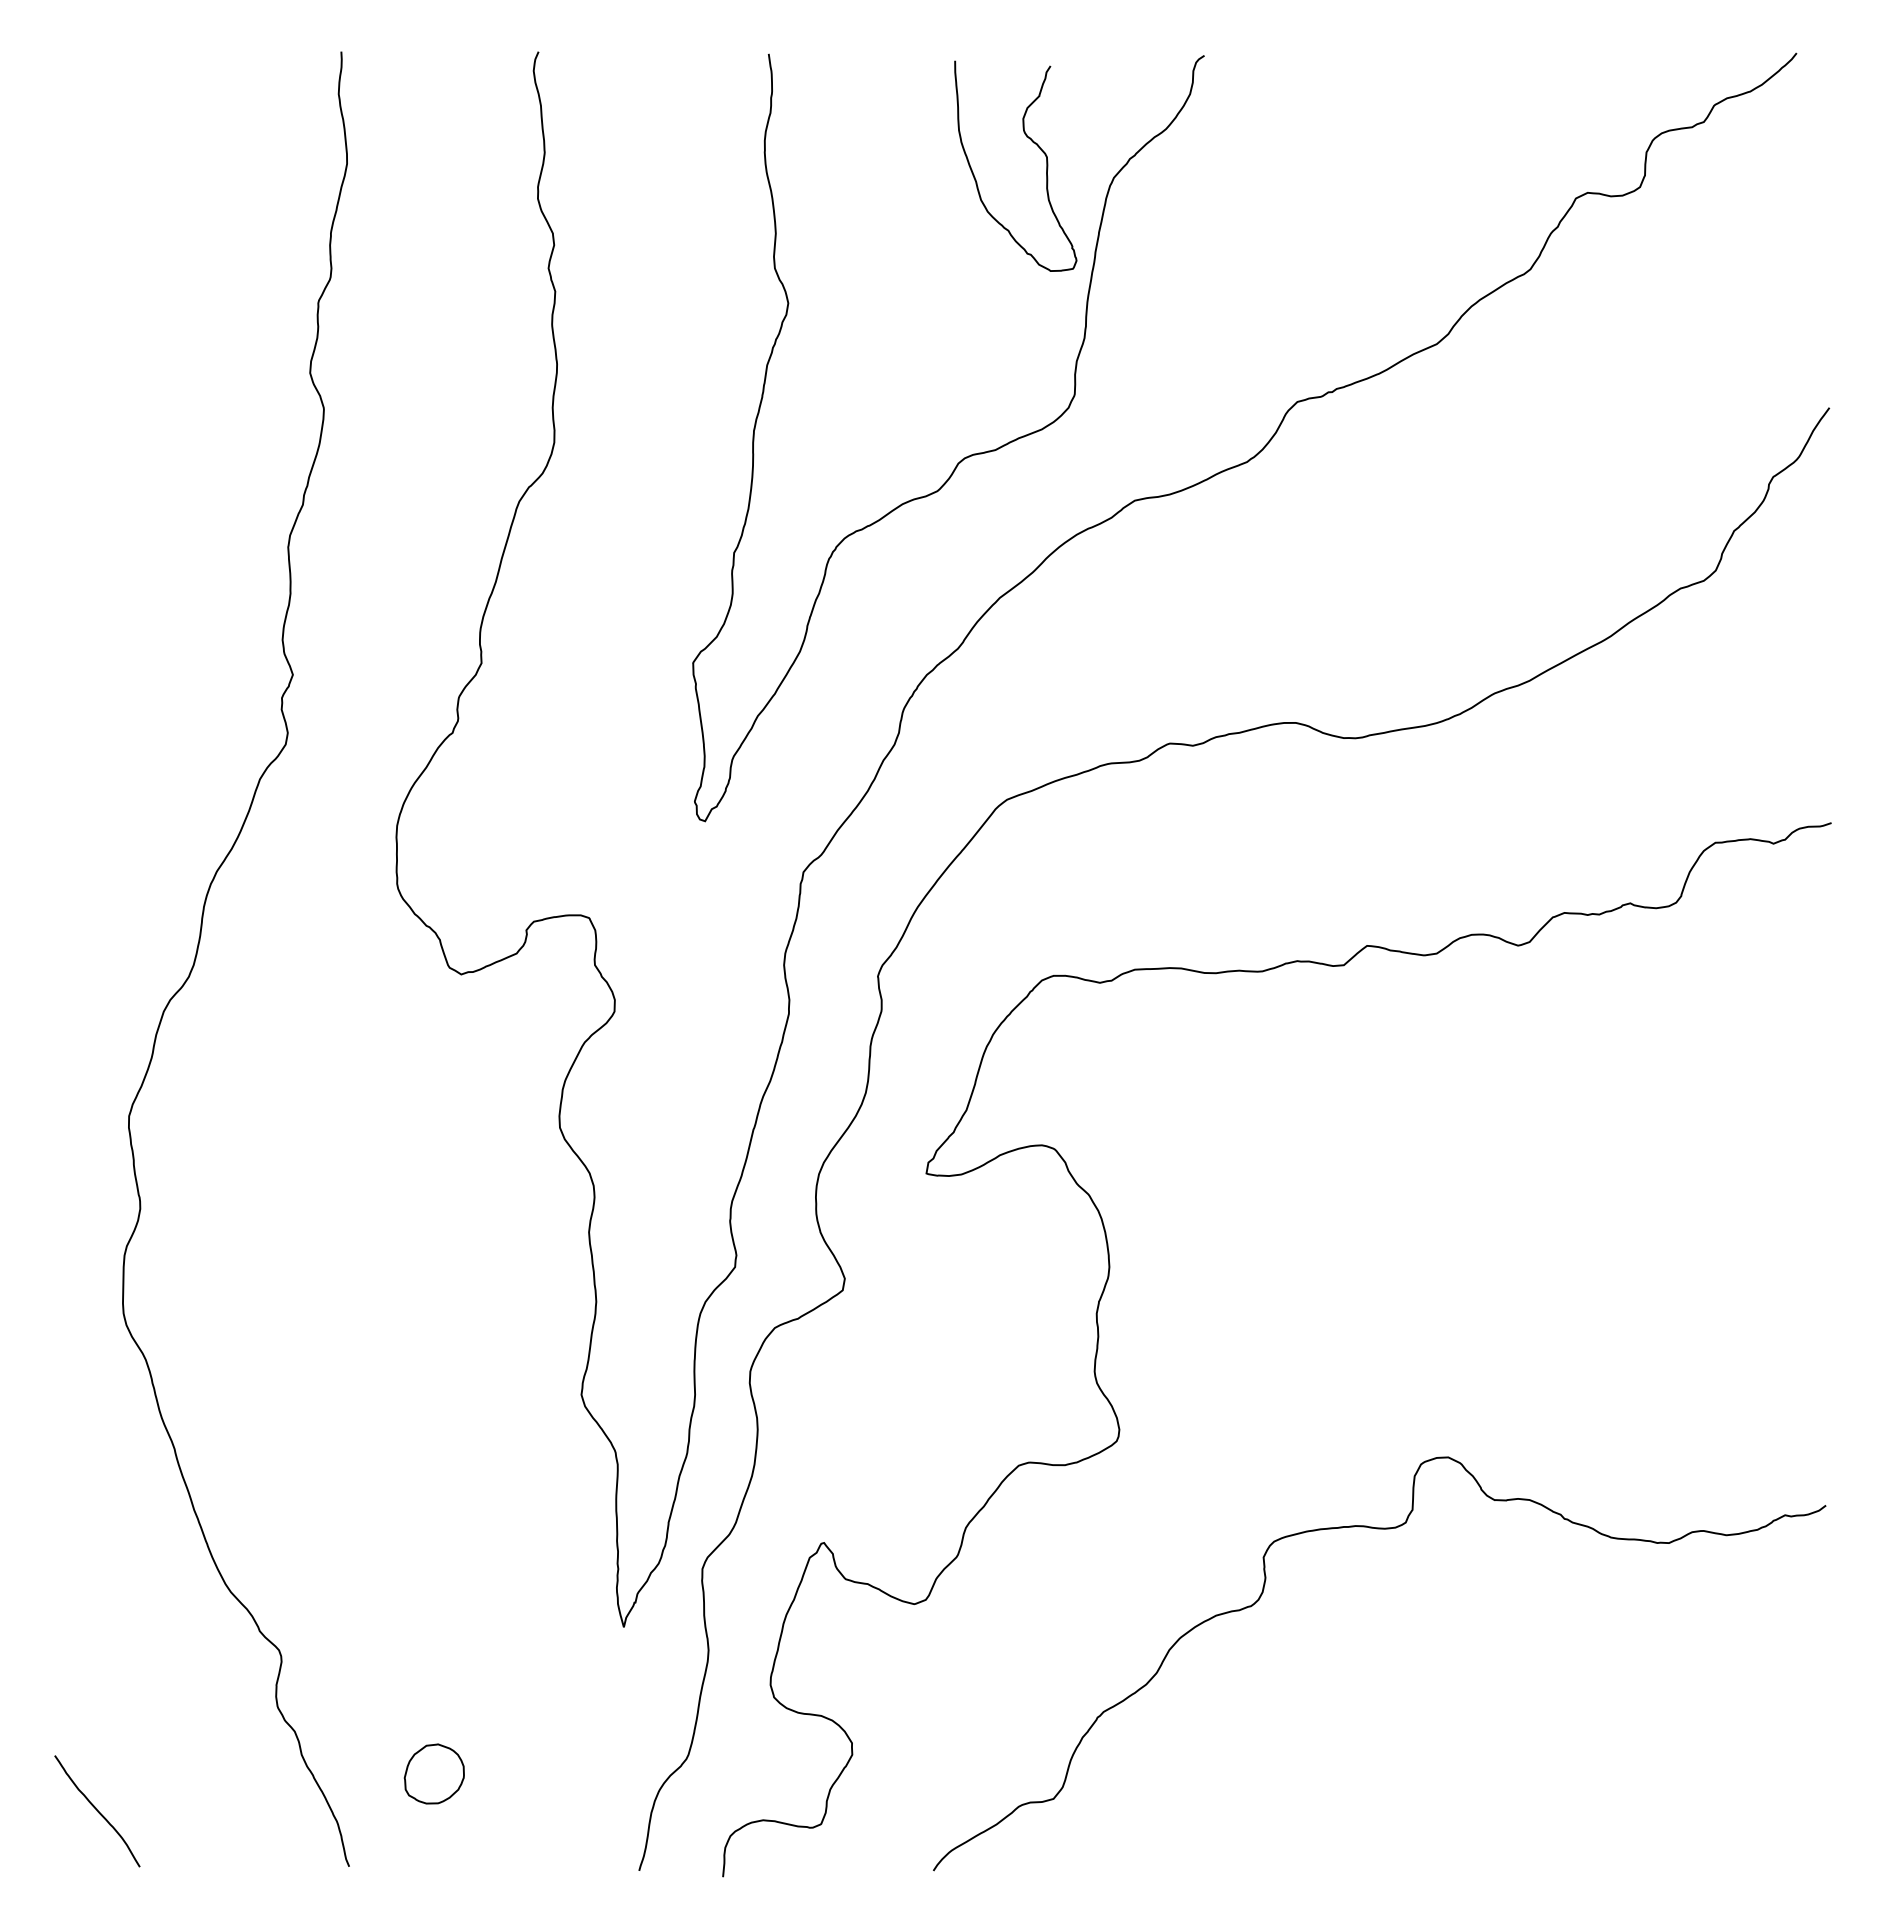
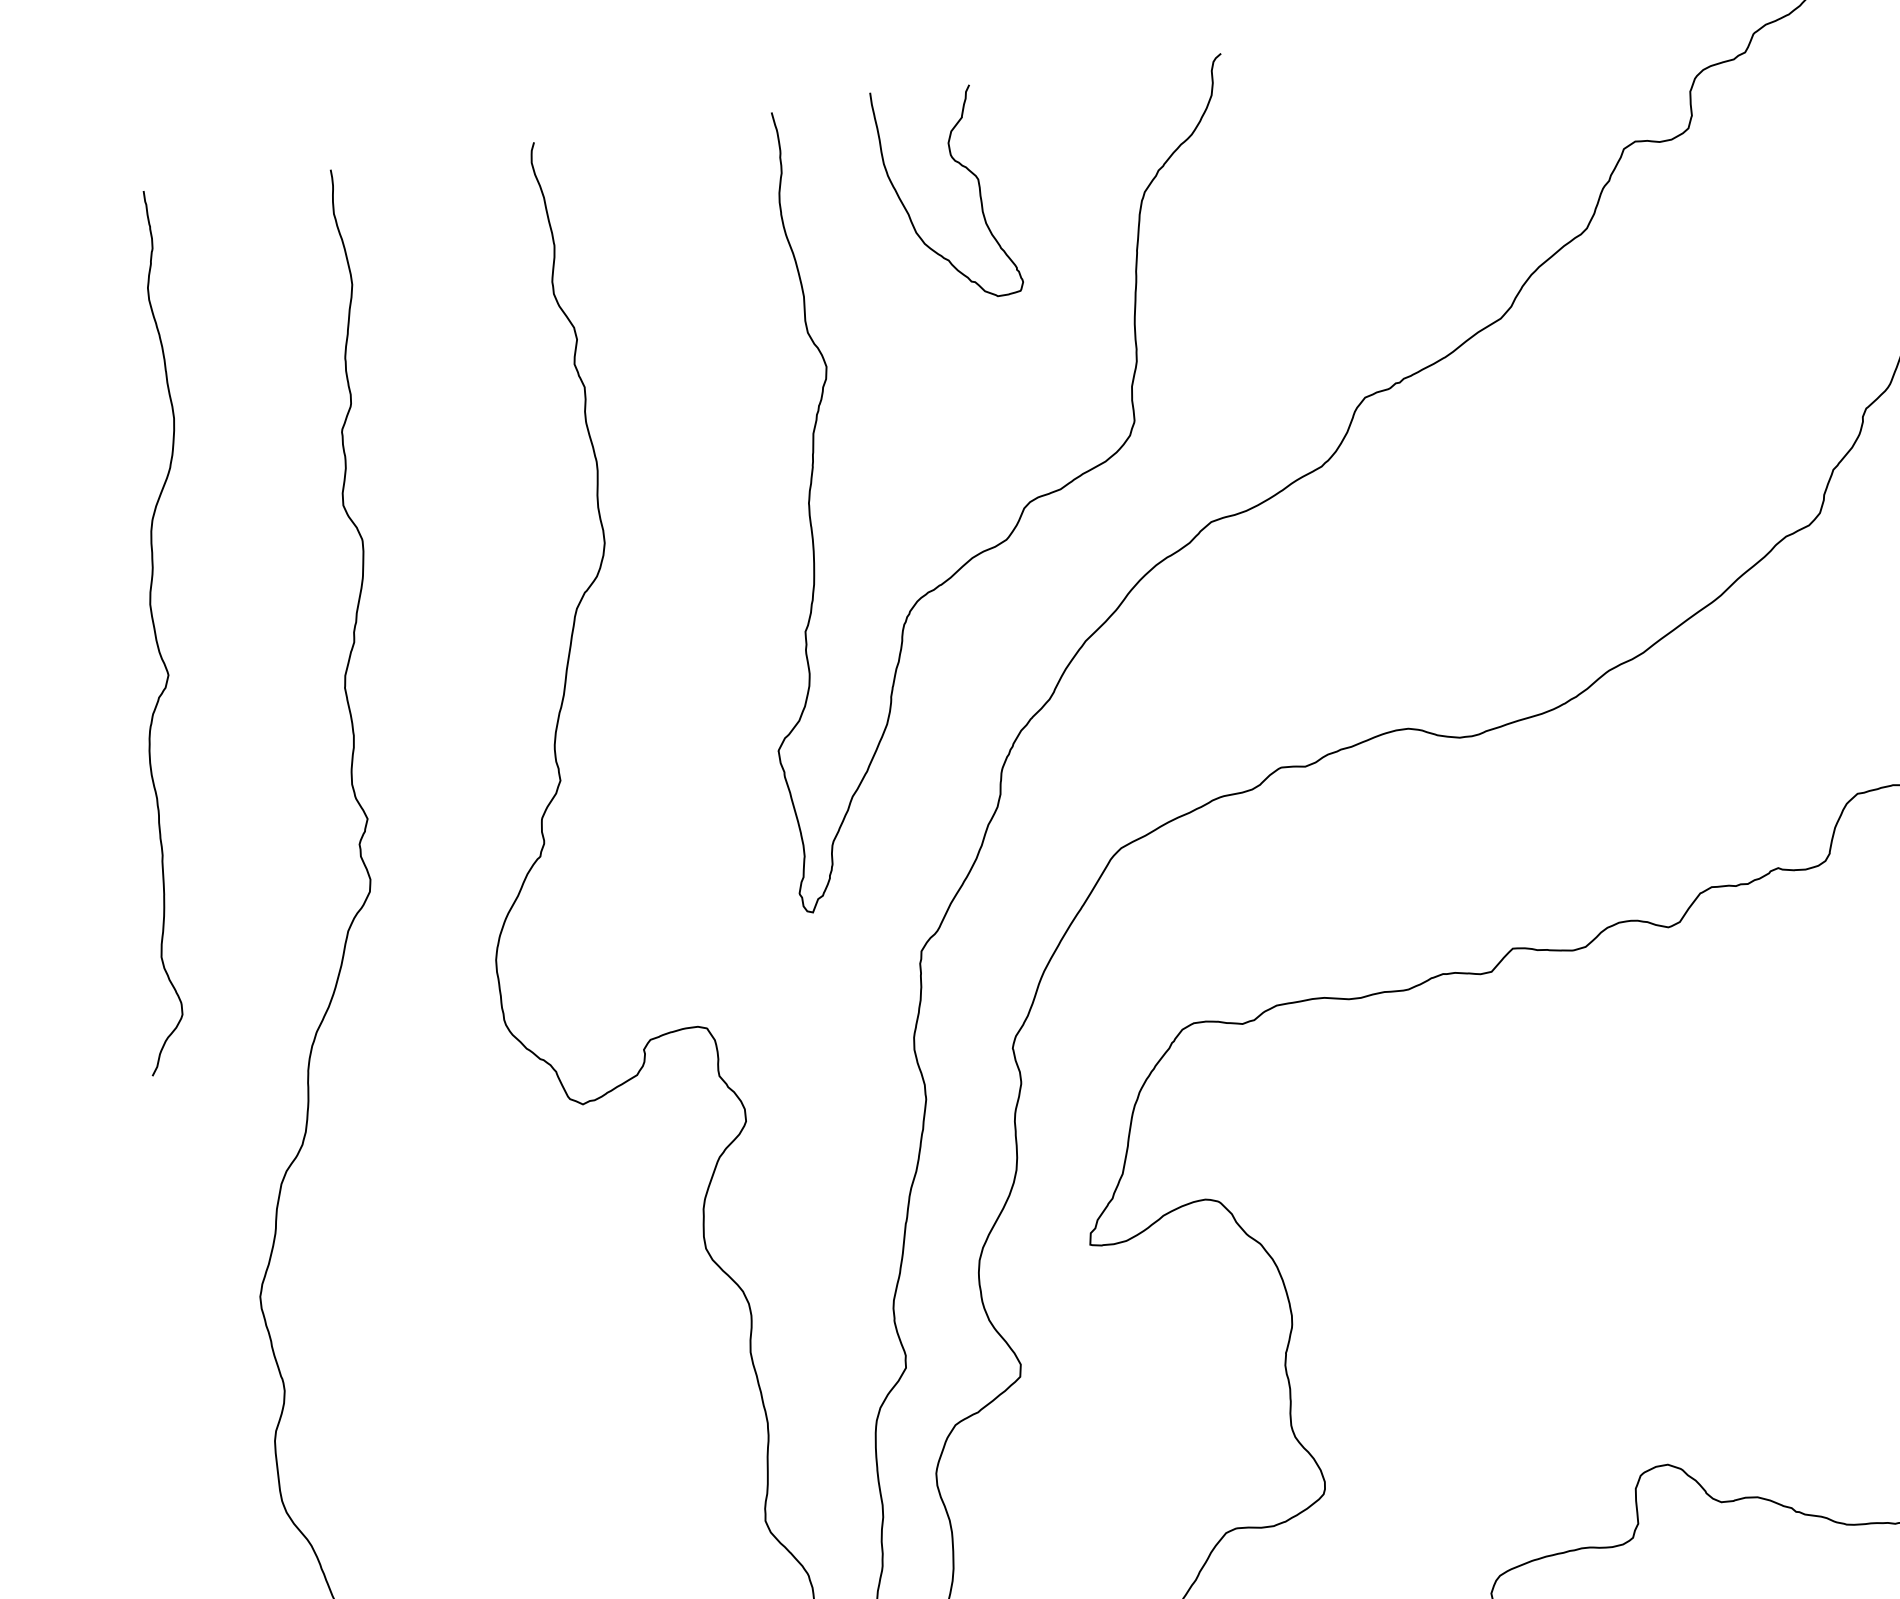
curve: (1033, 143) -> (962, 167), moved
curve: (113, 469) -> (154, 632), added

